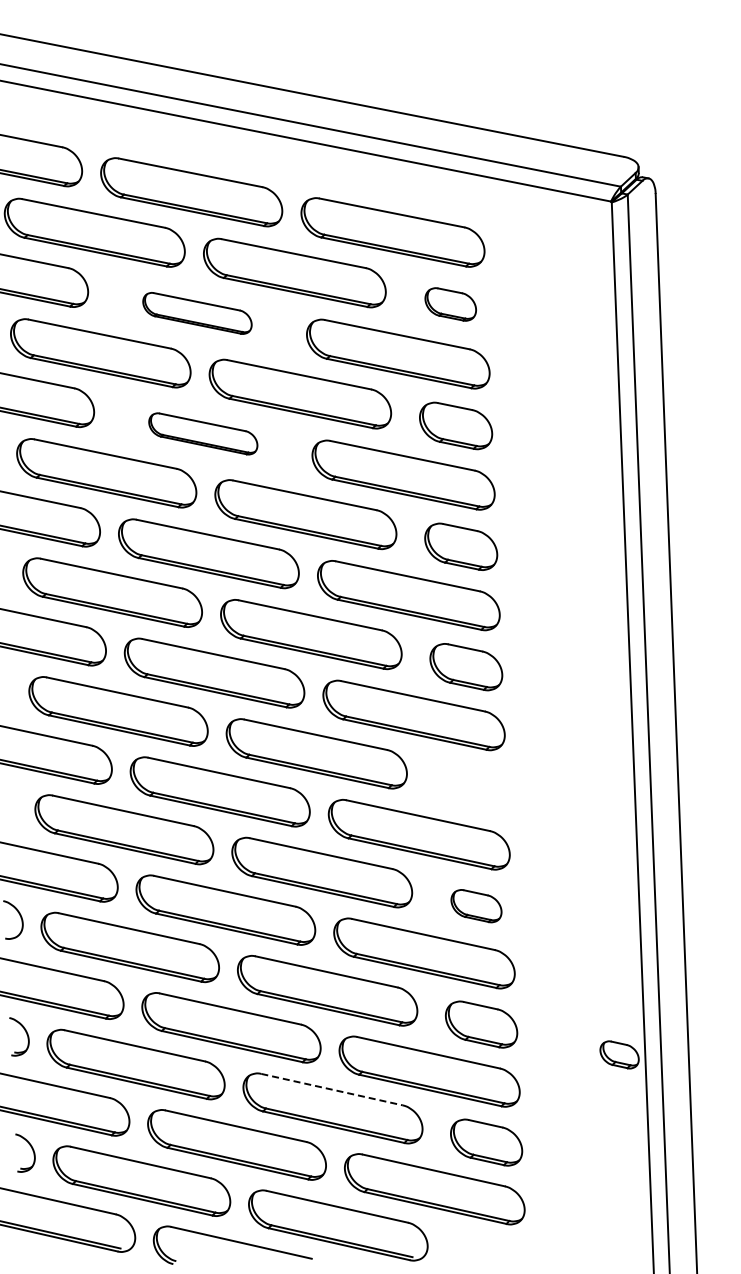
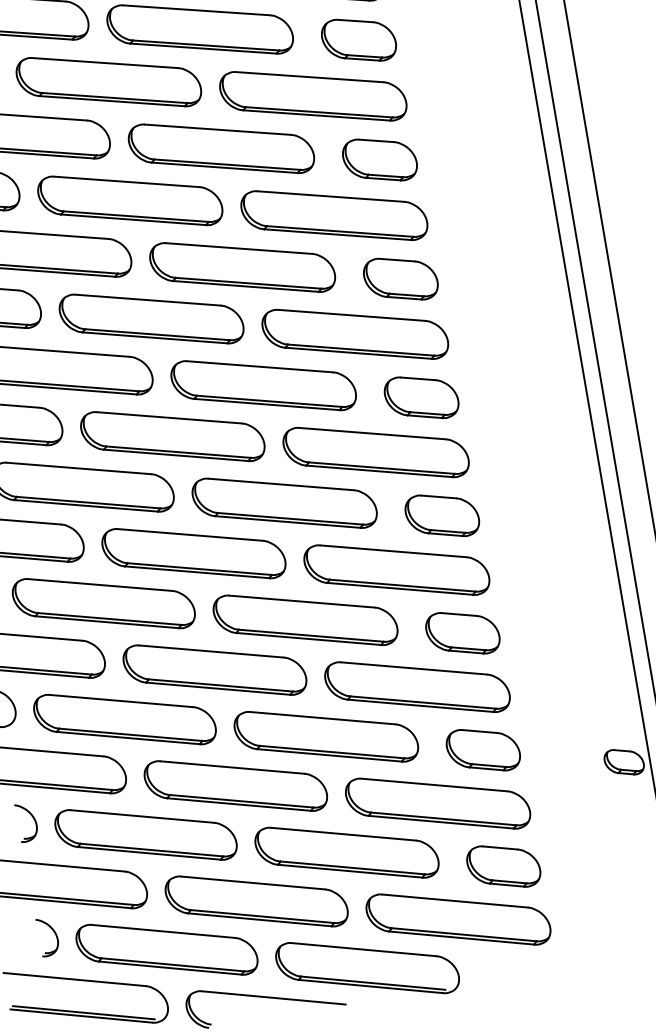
part: (450, 304) -> (358, 40), size x1.43
part: (197, 313) -> (108, 82), size x1.67
part: (203, 433) -> (130, 200), size x1.67
part: (471, 786) -> (442, 515), added
part: (476, 906) -> (462, 633), size x1.43
line: (332, 1089) -> (344, 834), dashed -> solid

